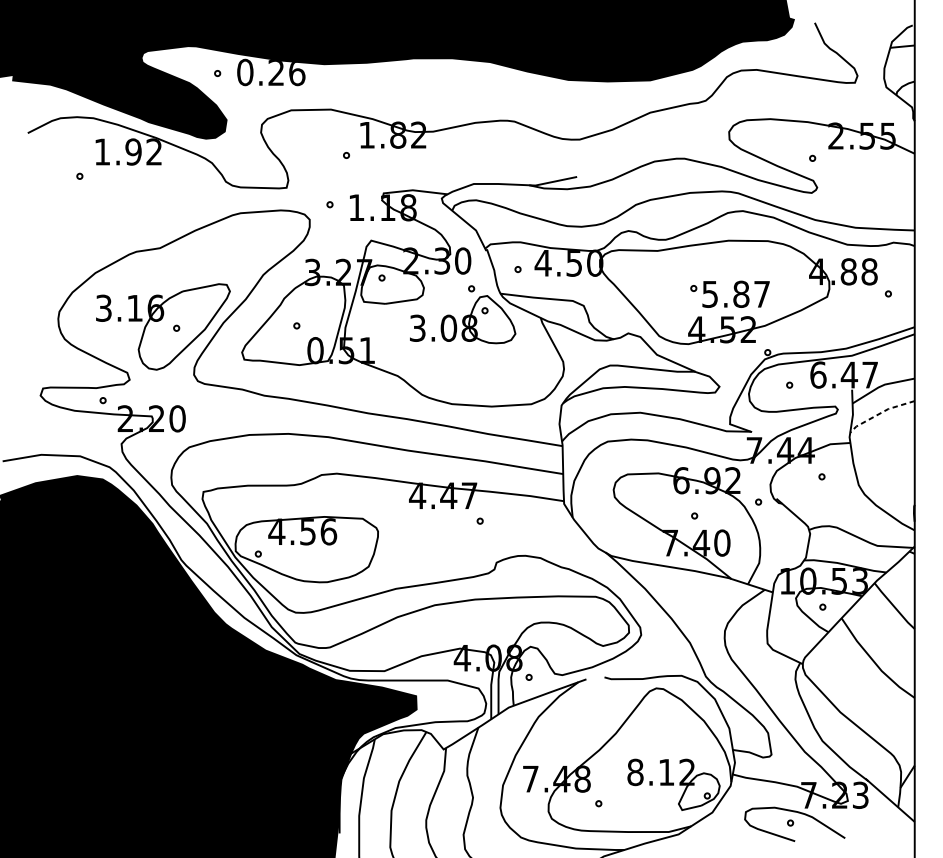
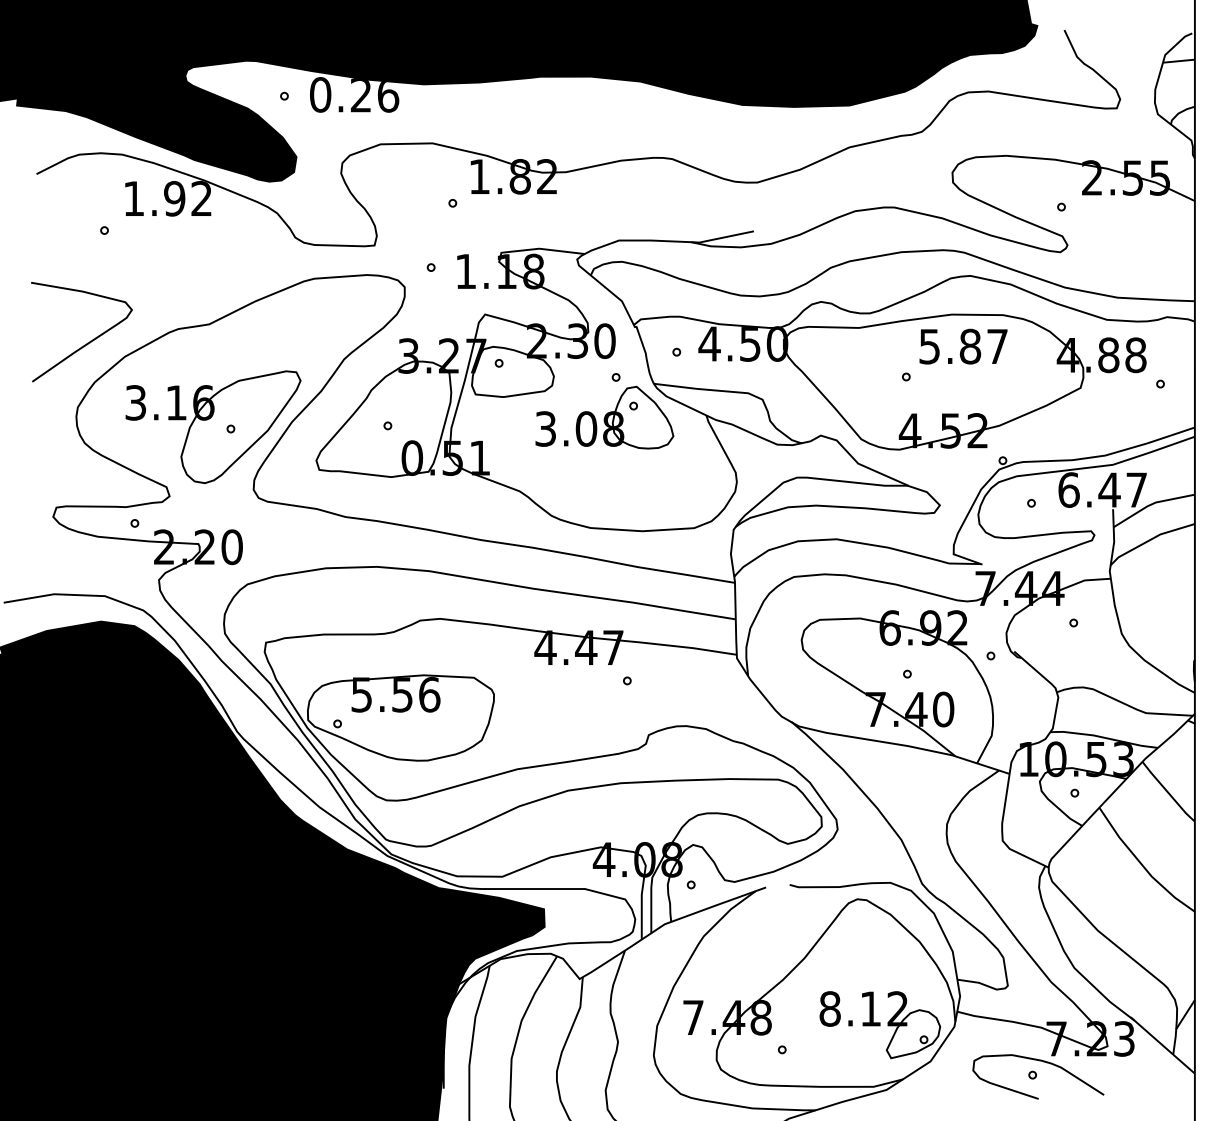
curve: (66, 262) -> (87, 342), added
text: (736, 294) -> (963, 346), moved
line: (880, 413) -> (1149, 540), dashed -> solid
text: (276, 531) -> (361, 694), 4.56 -> 5.56

